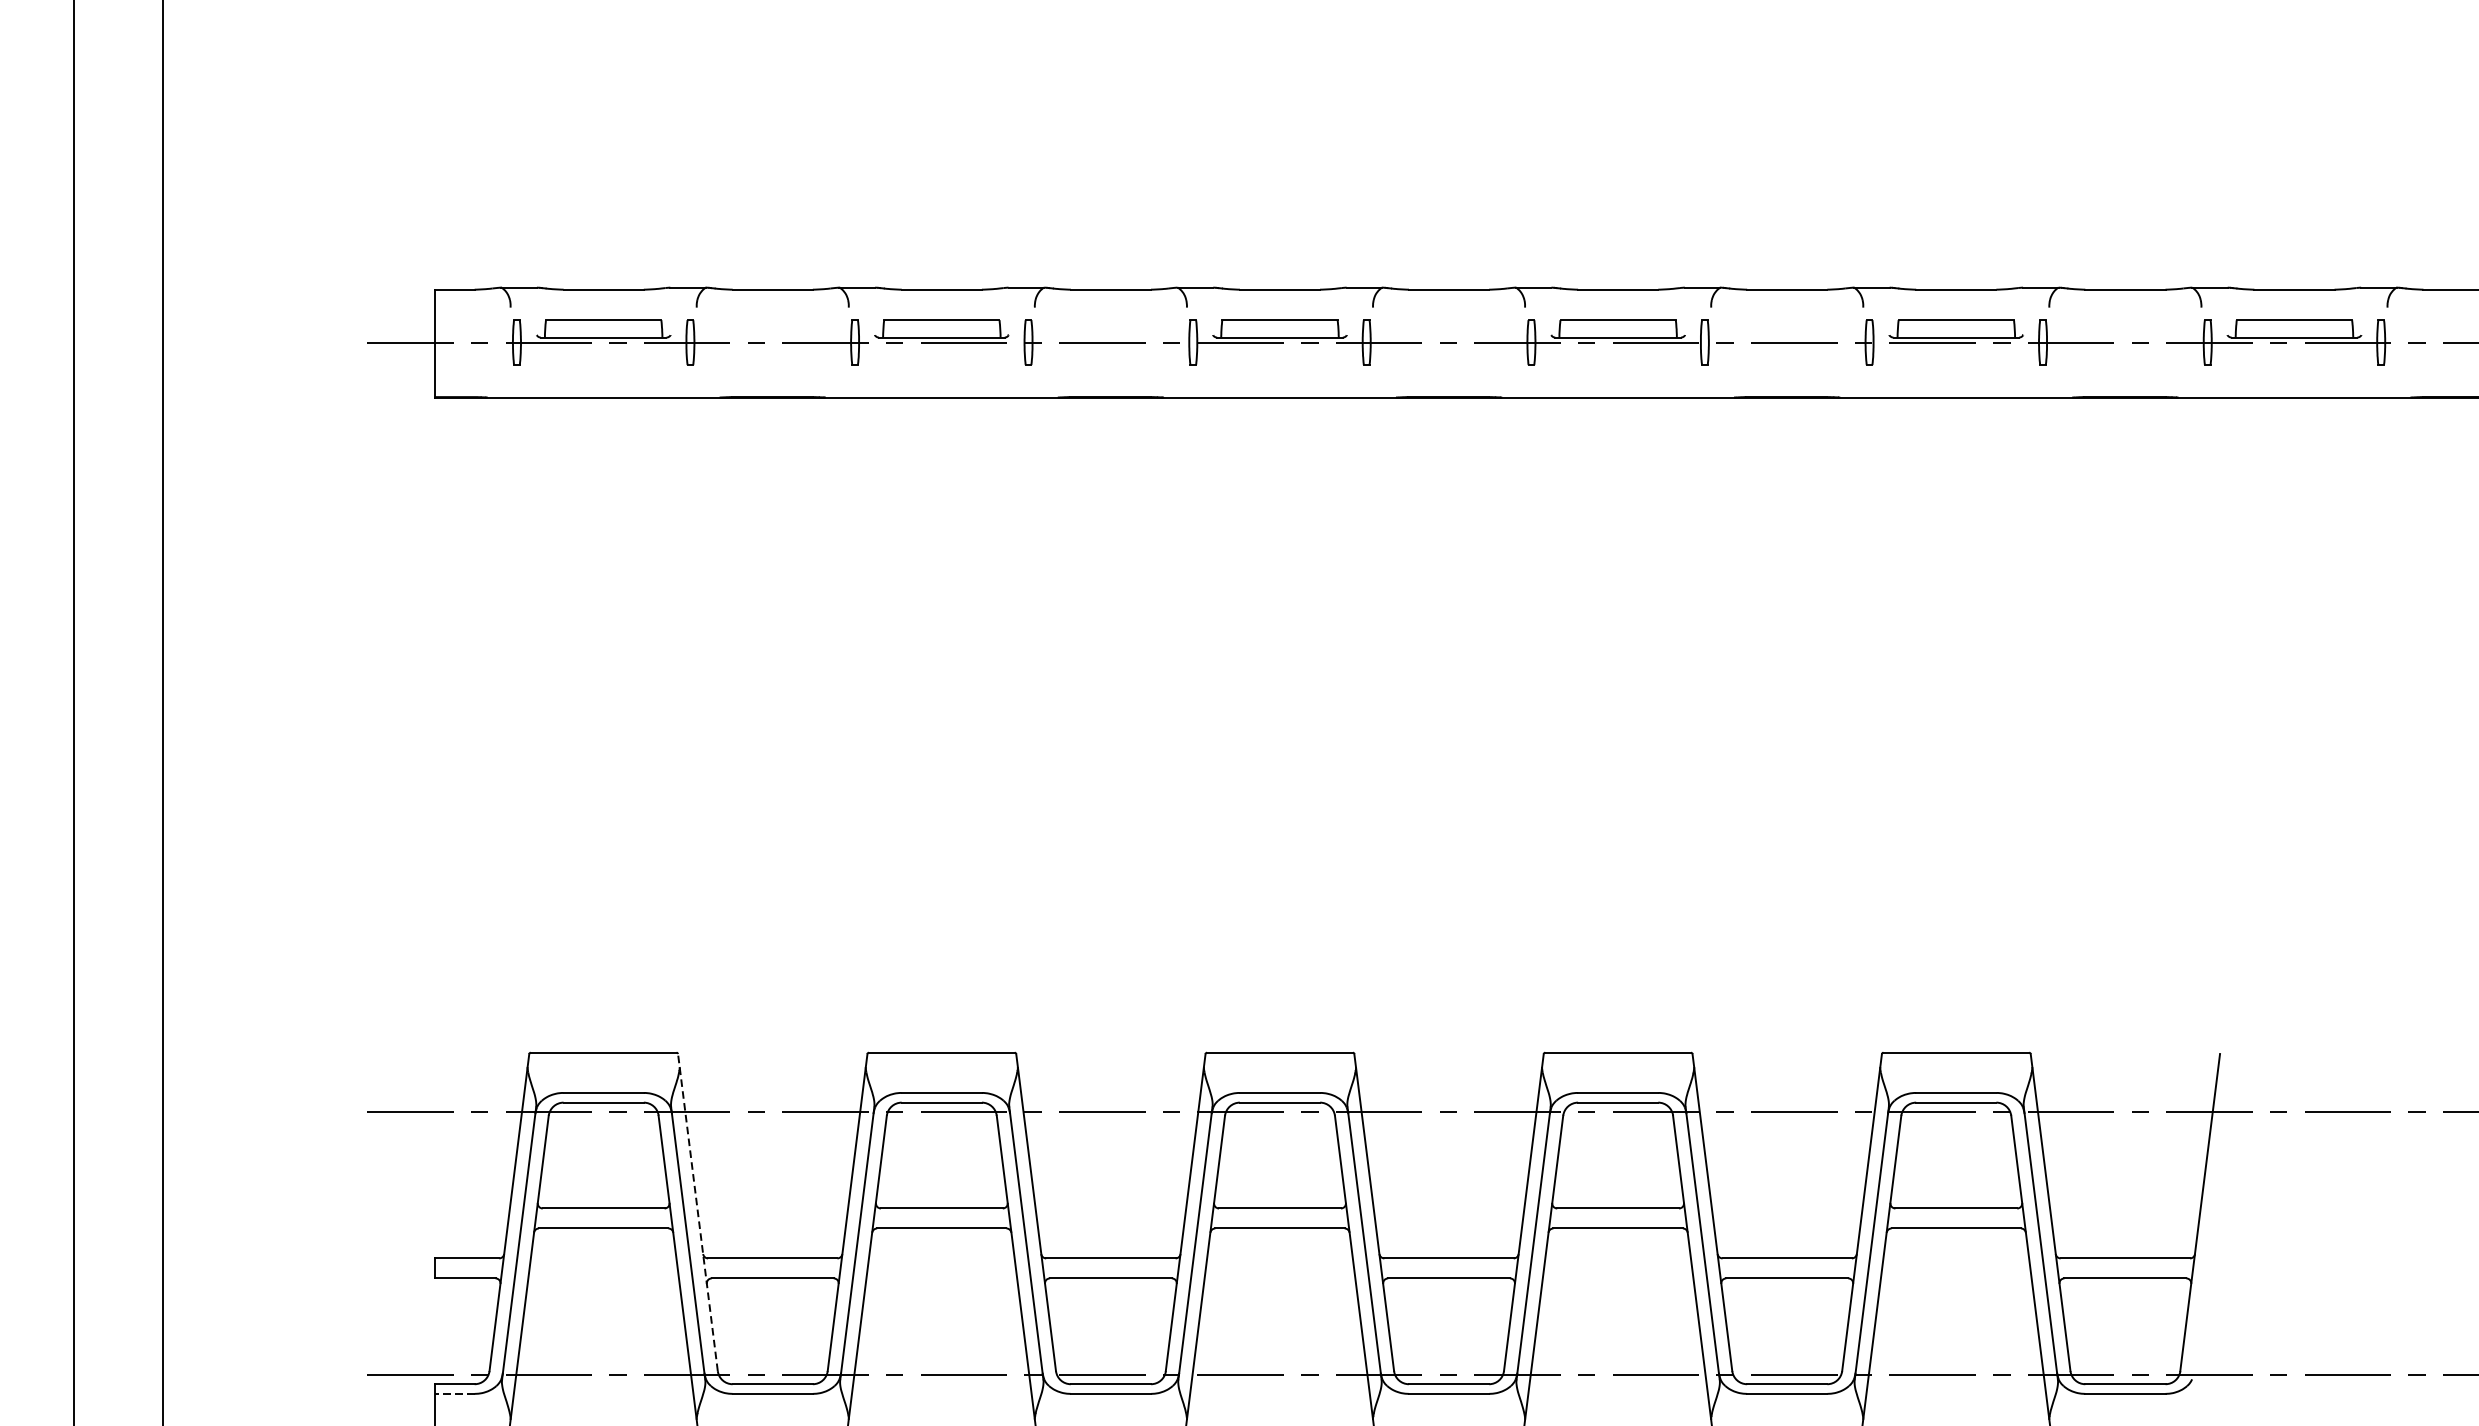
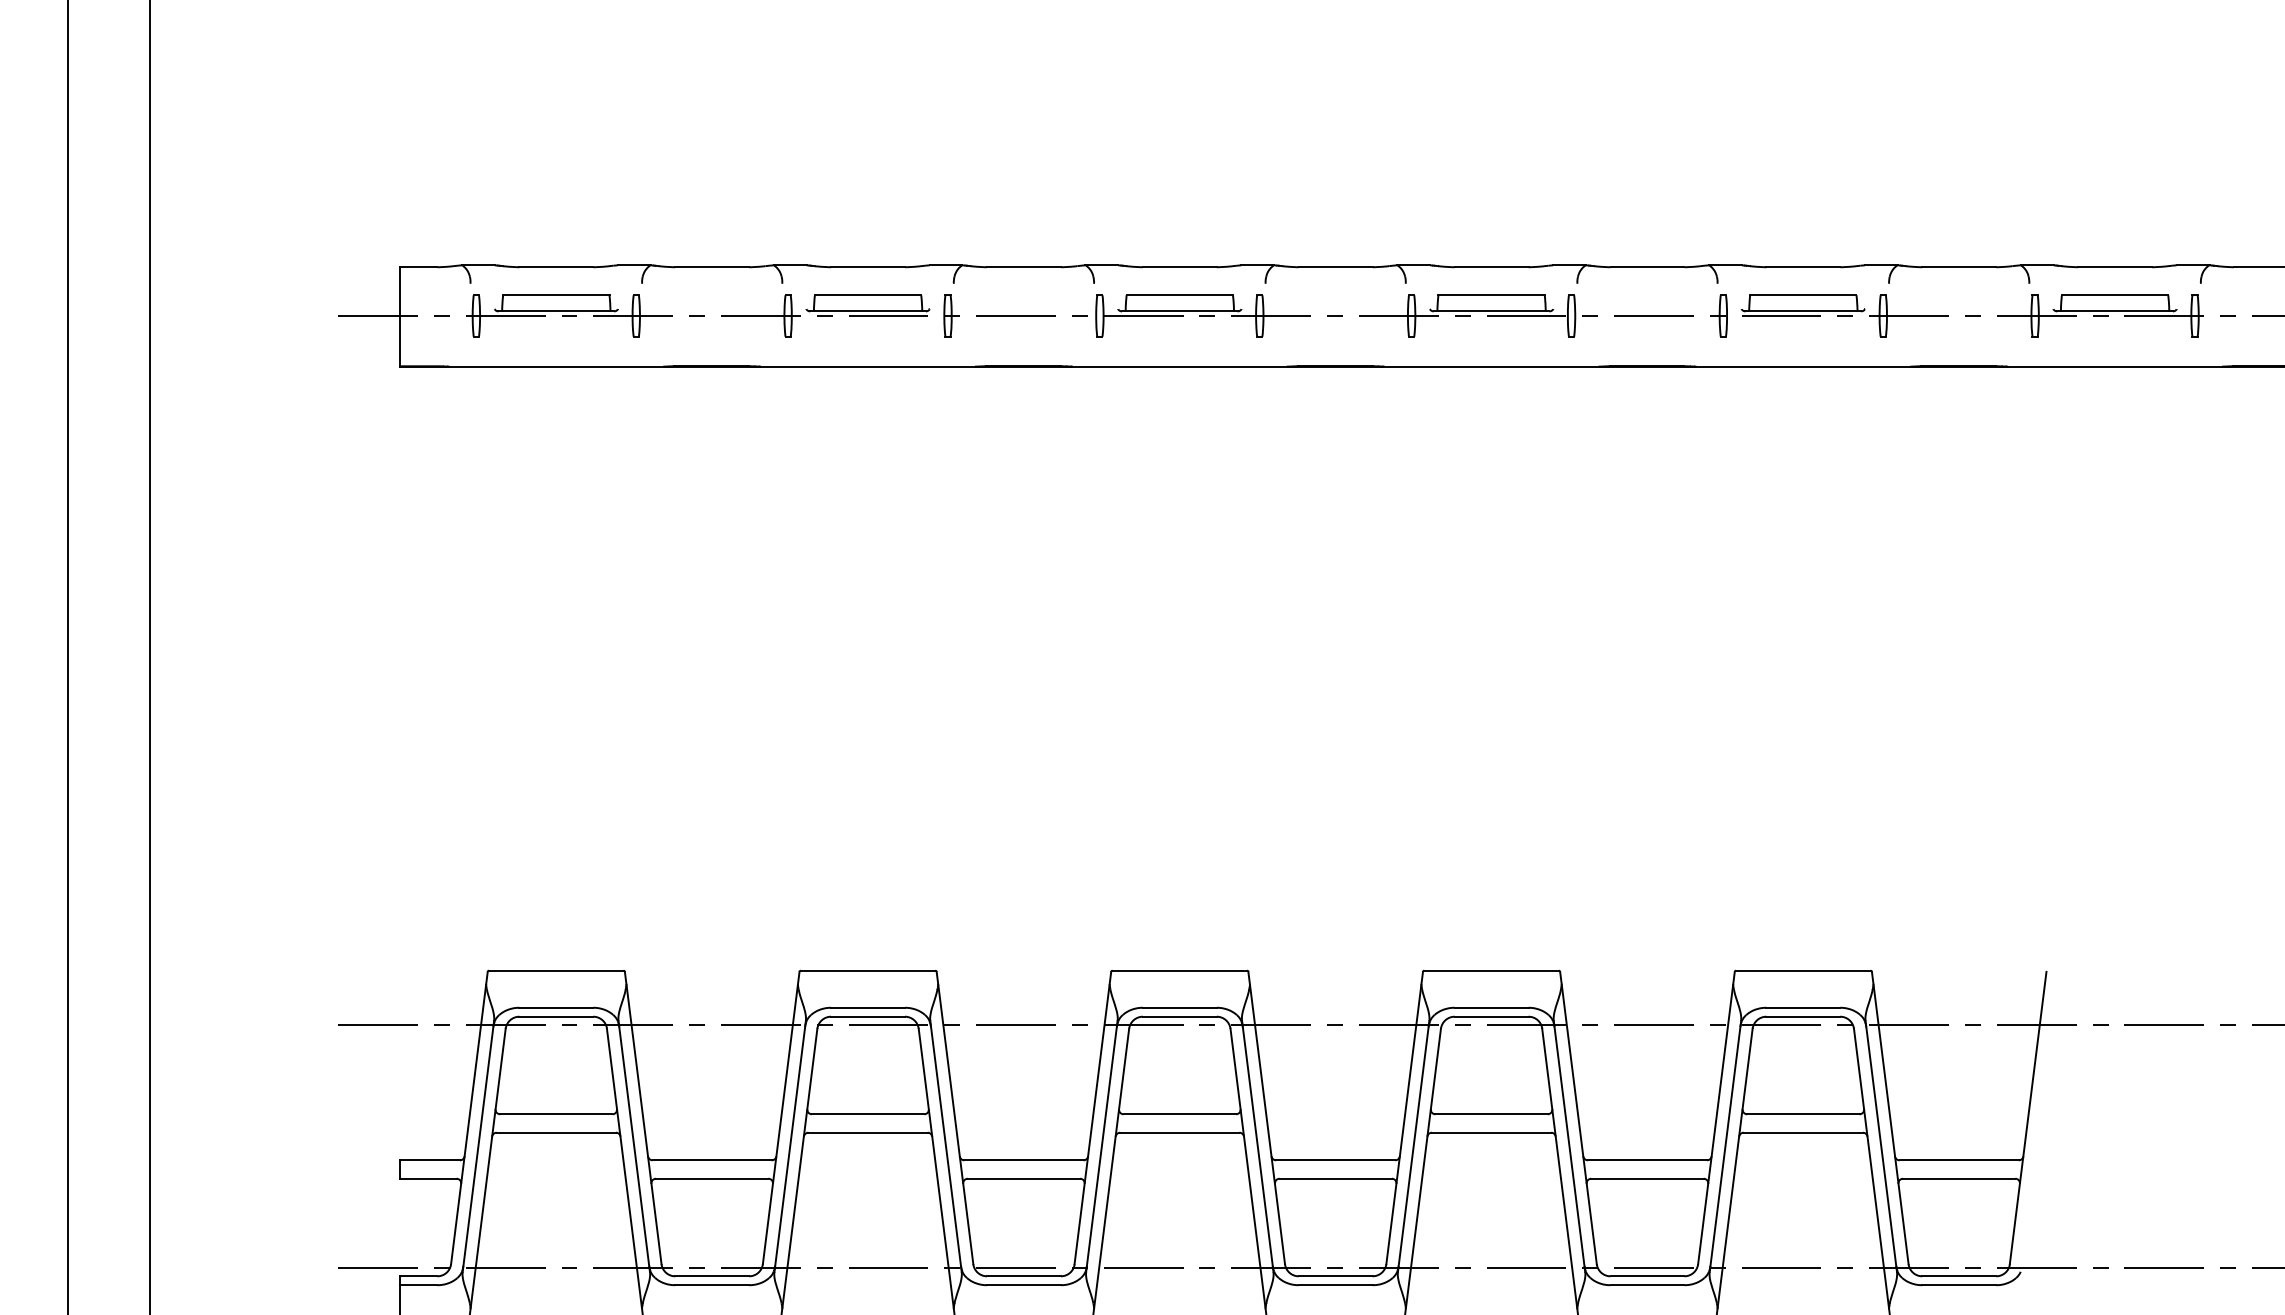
line: (698, 1211) -> (643, 1117), dashed -> solid
line: (454, 1394) -> (418, 1285), dashed -> solid

